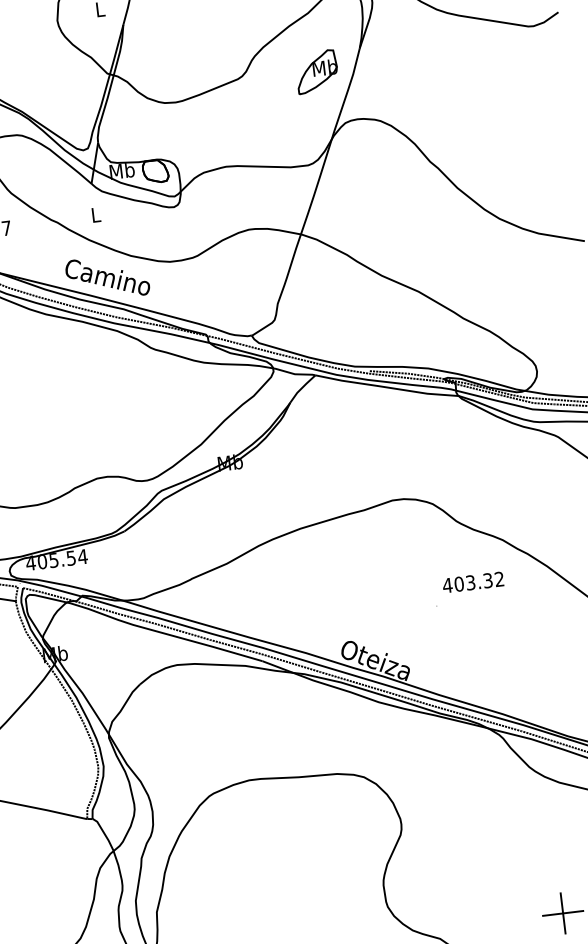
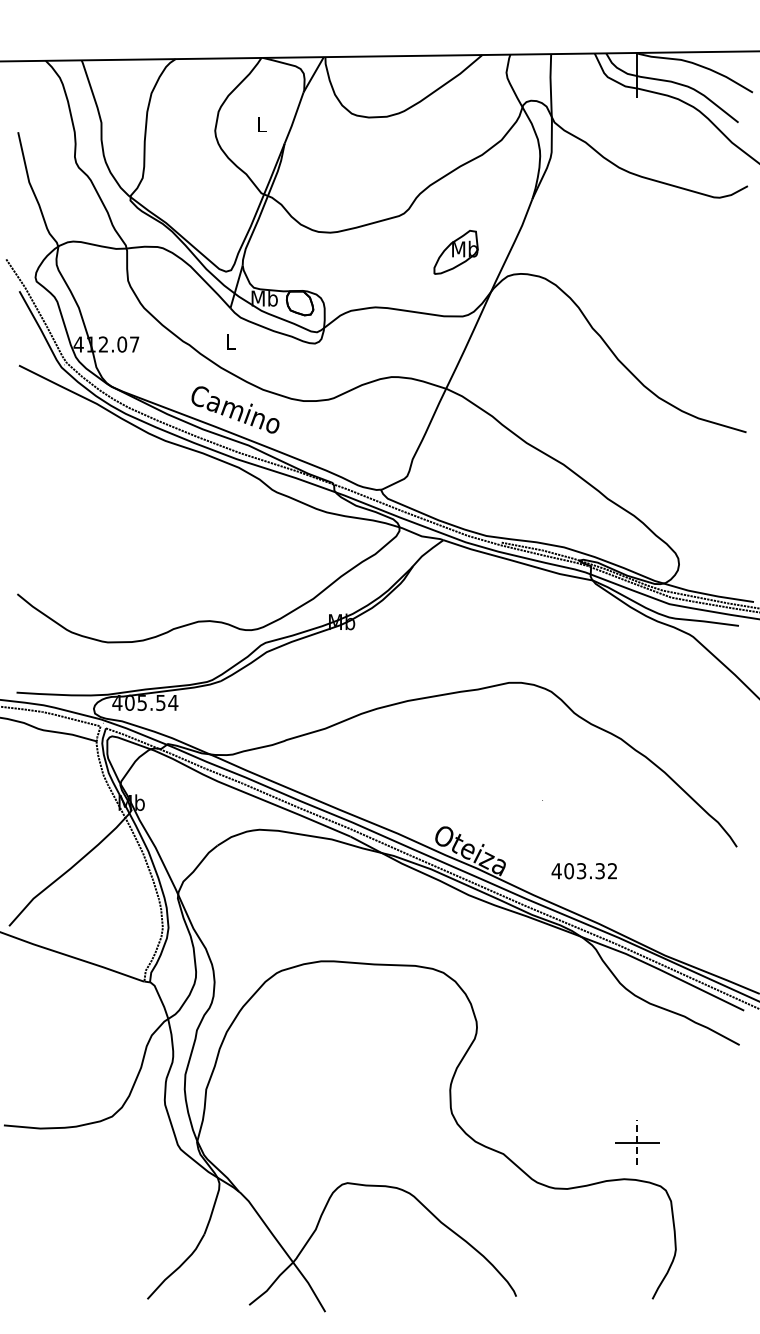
part: (316, 72) -> (455, 252), moved
text: (472, 582) -> (583, 871), moved
line: (563, 913) -> (637, 1142), solid -> dashed

